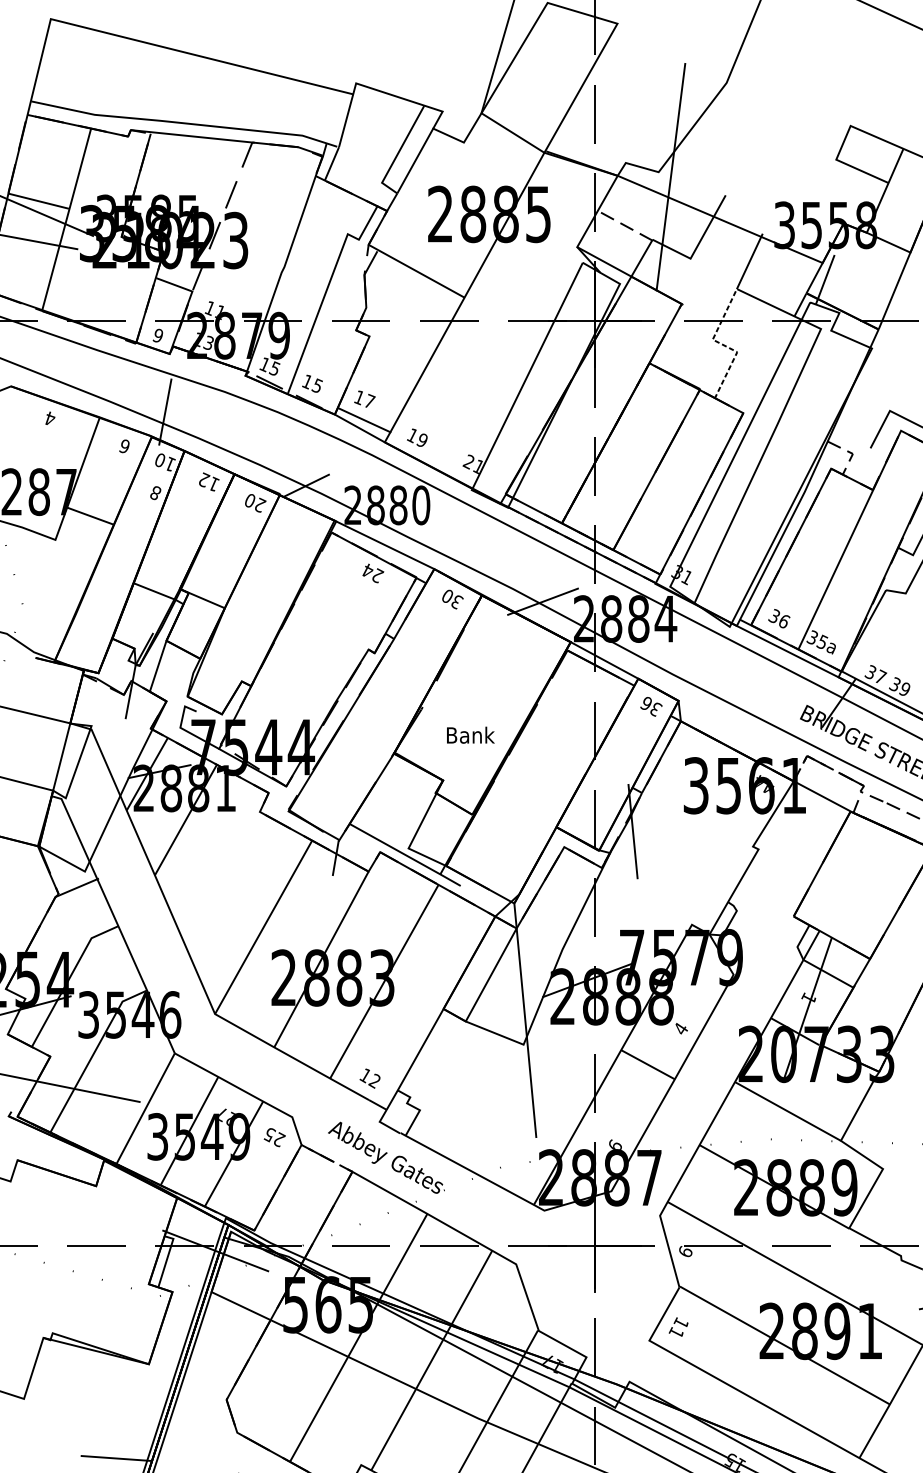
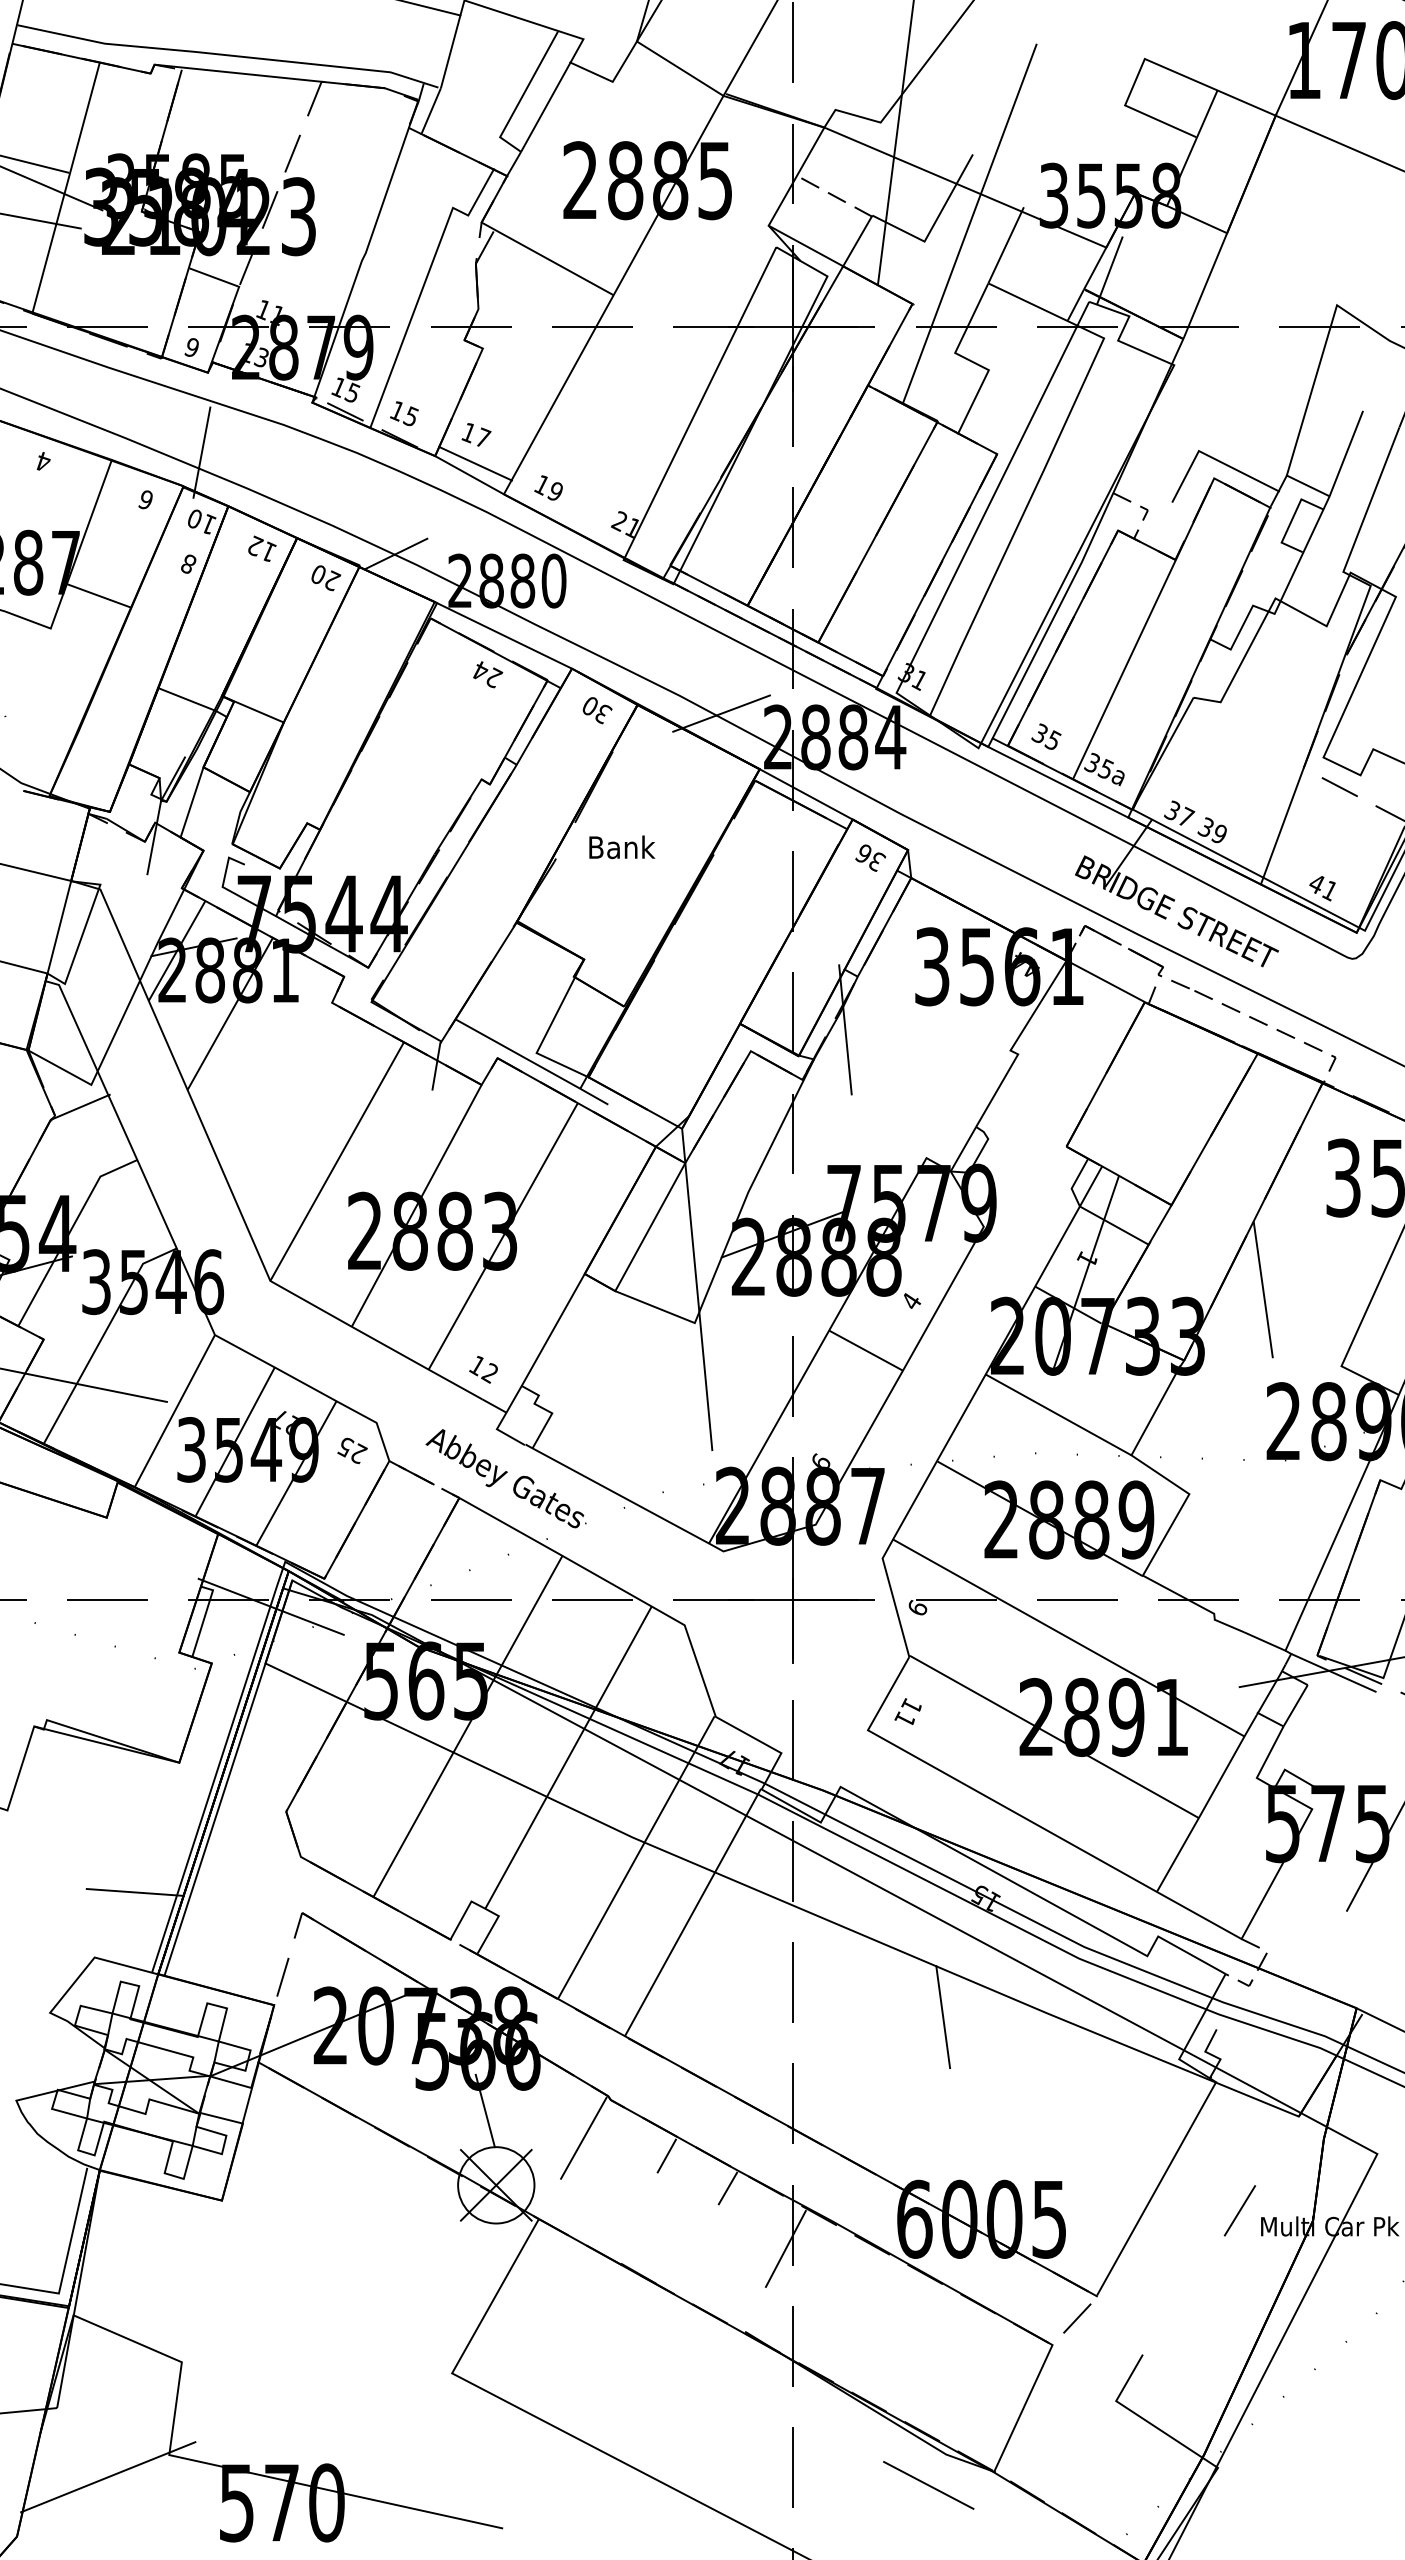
line: (723, 245) -> (969, 223), added
line: (723, 345) -> (969, 360), dashed -> solid
text: (783, 621) -> (1052, 740), 36 -> 35
text: (471, 735) -> (622, 847), moved

